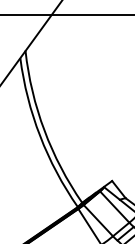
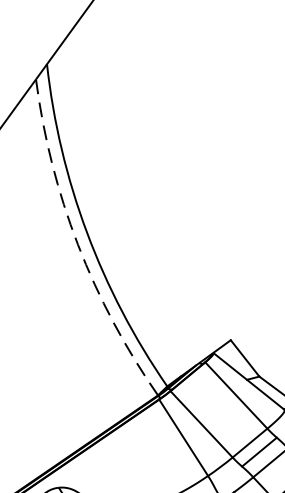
arc: (40, 136) -> (78, 245), solid -> dashed

